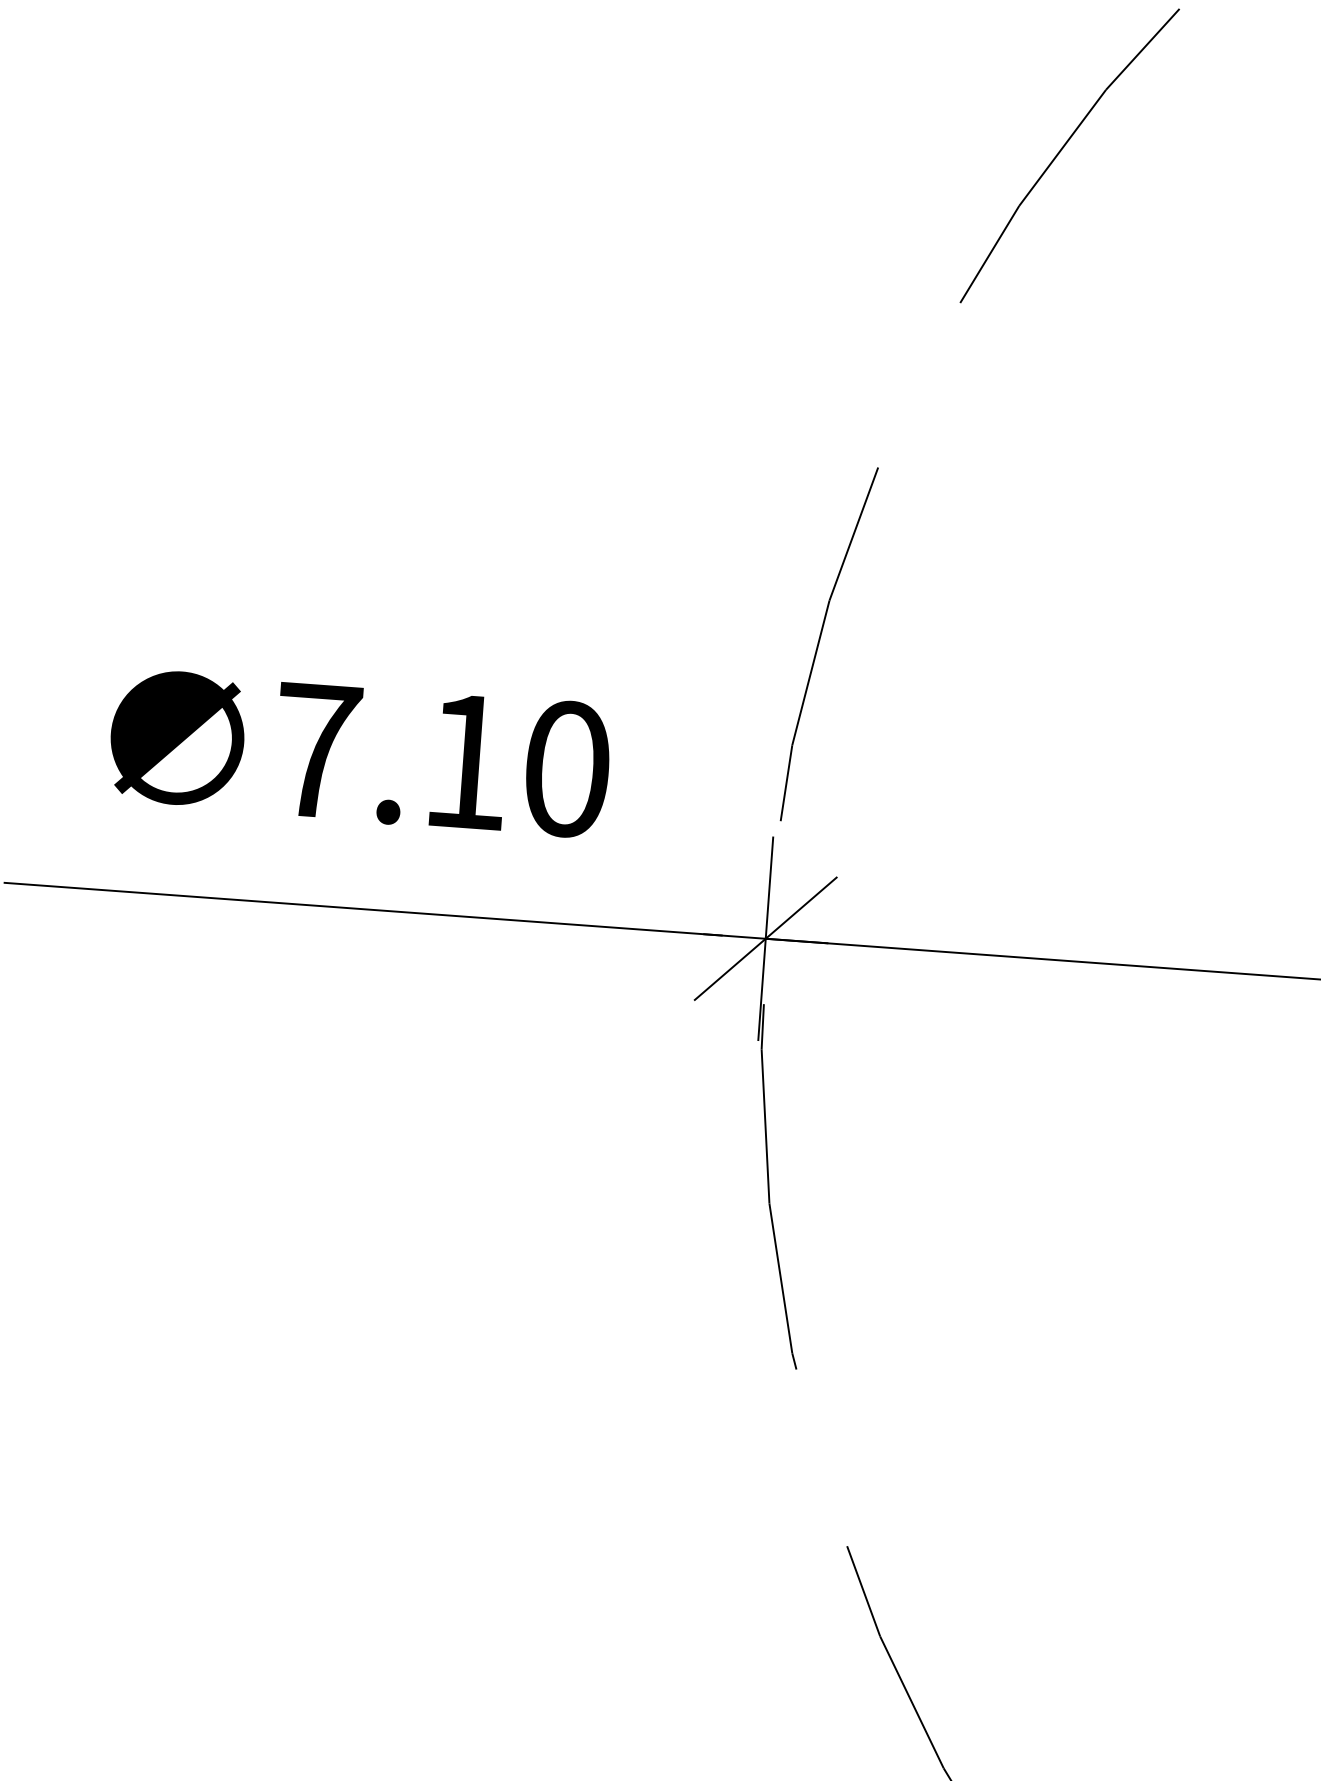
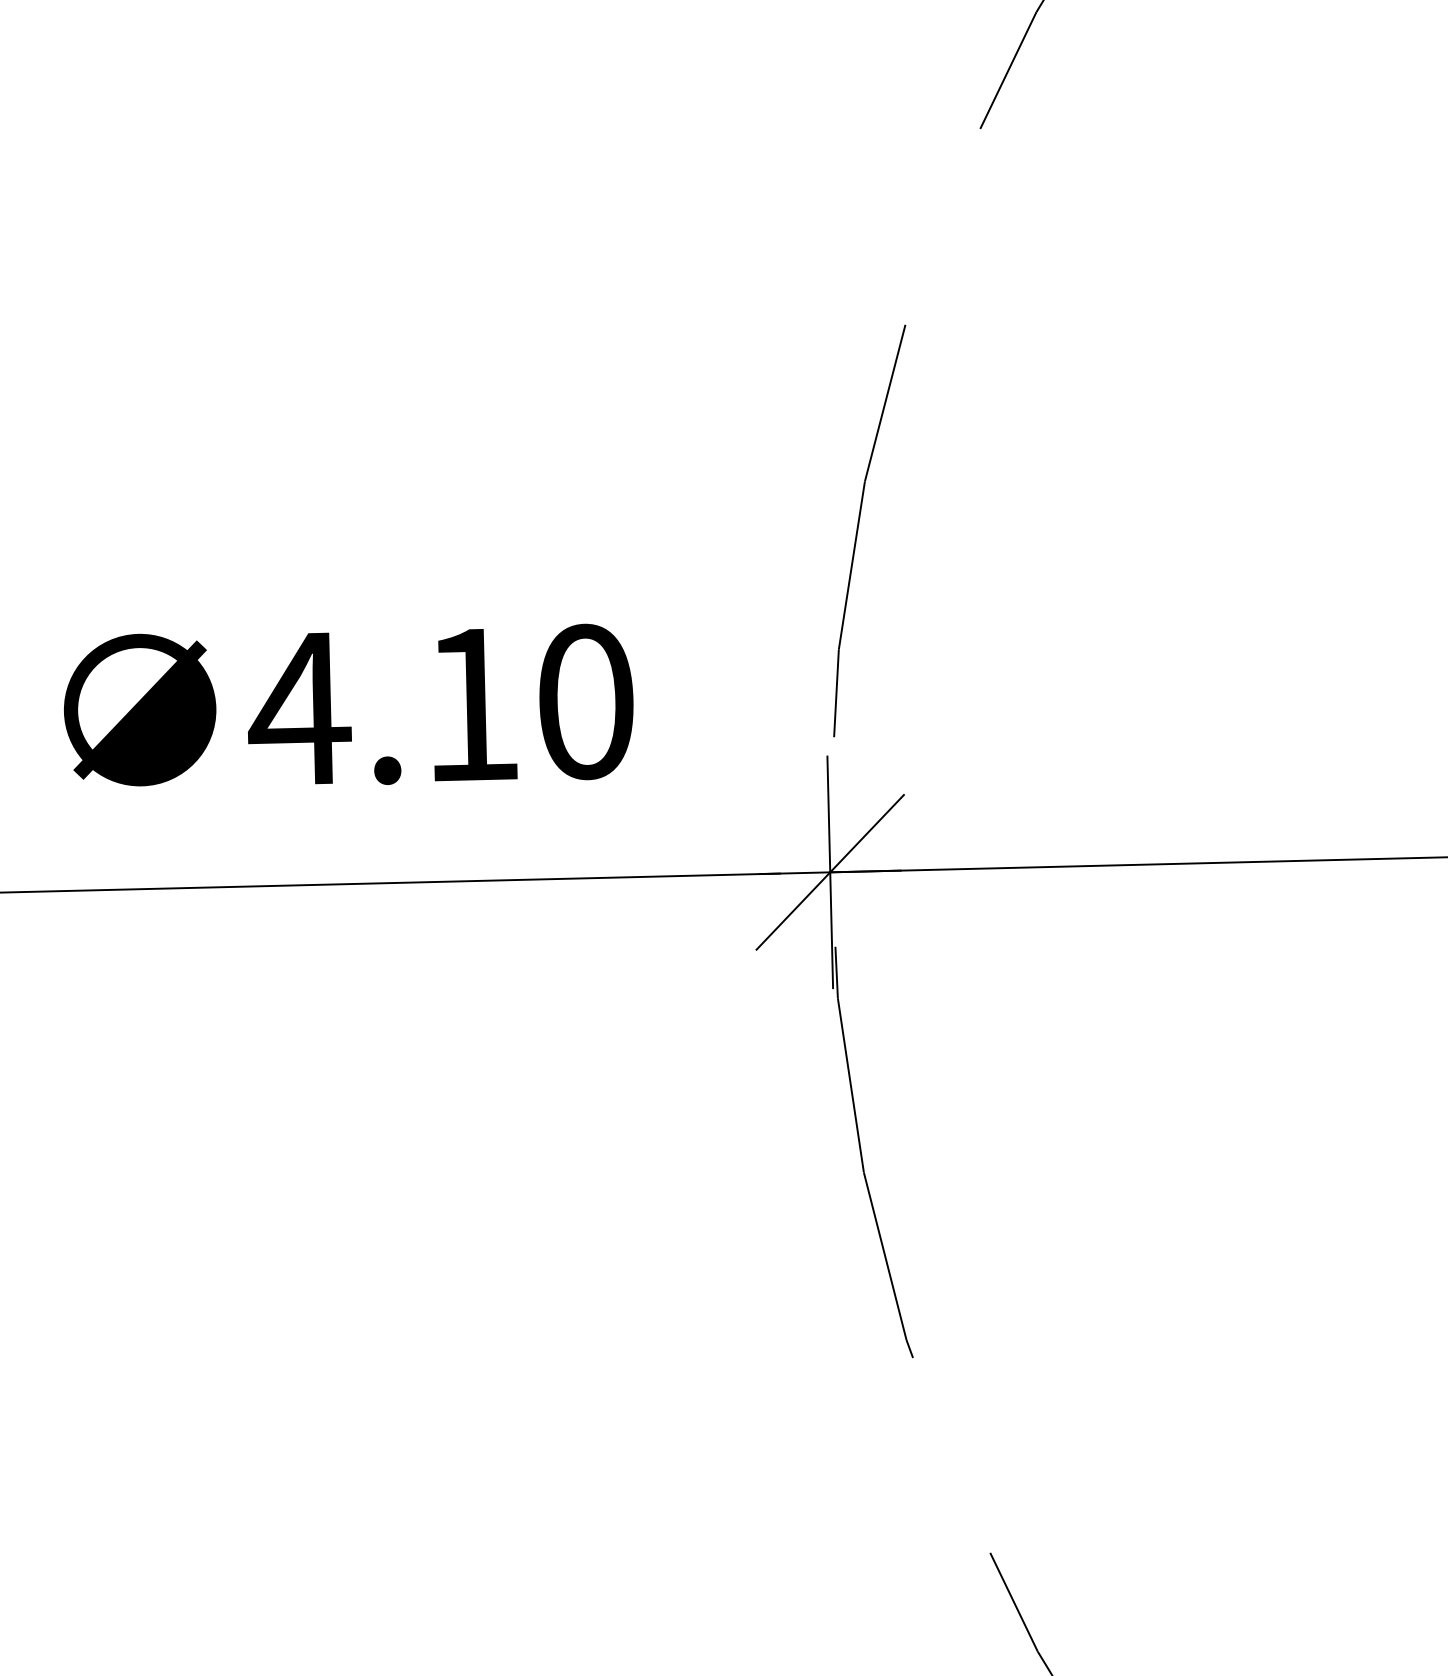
text: (316, 750) -> (299, 708), 7.10 -> 4.10

